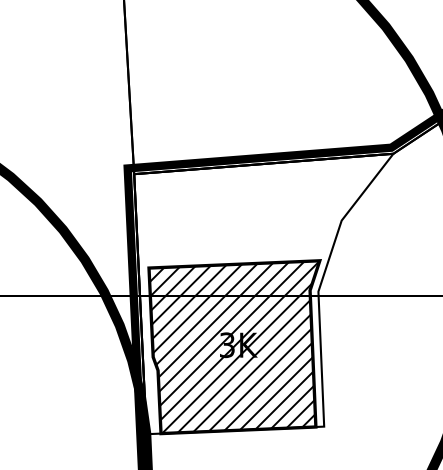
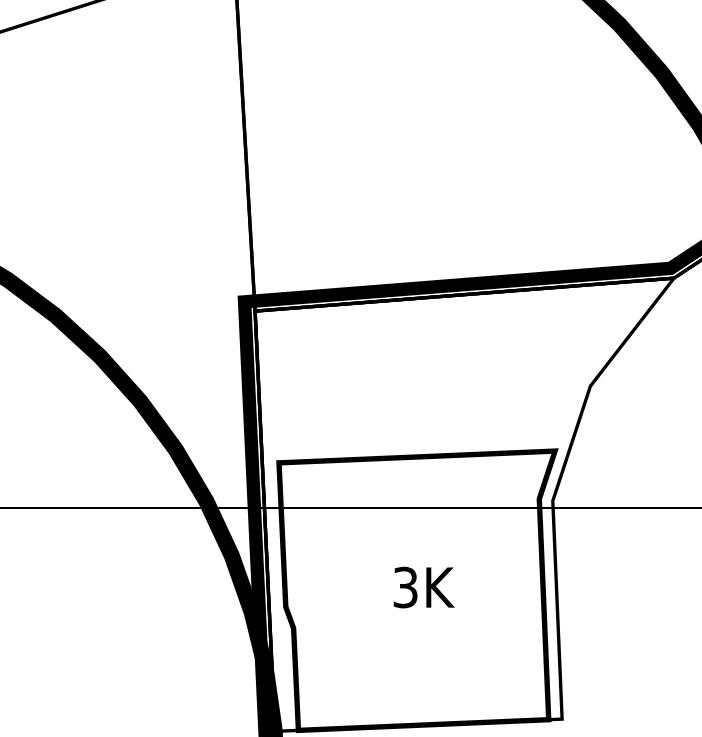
hatch: (234, 347) -> (417, 591), removed

